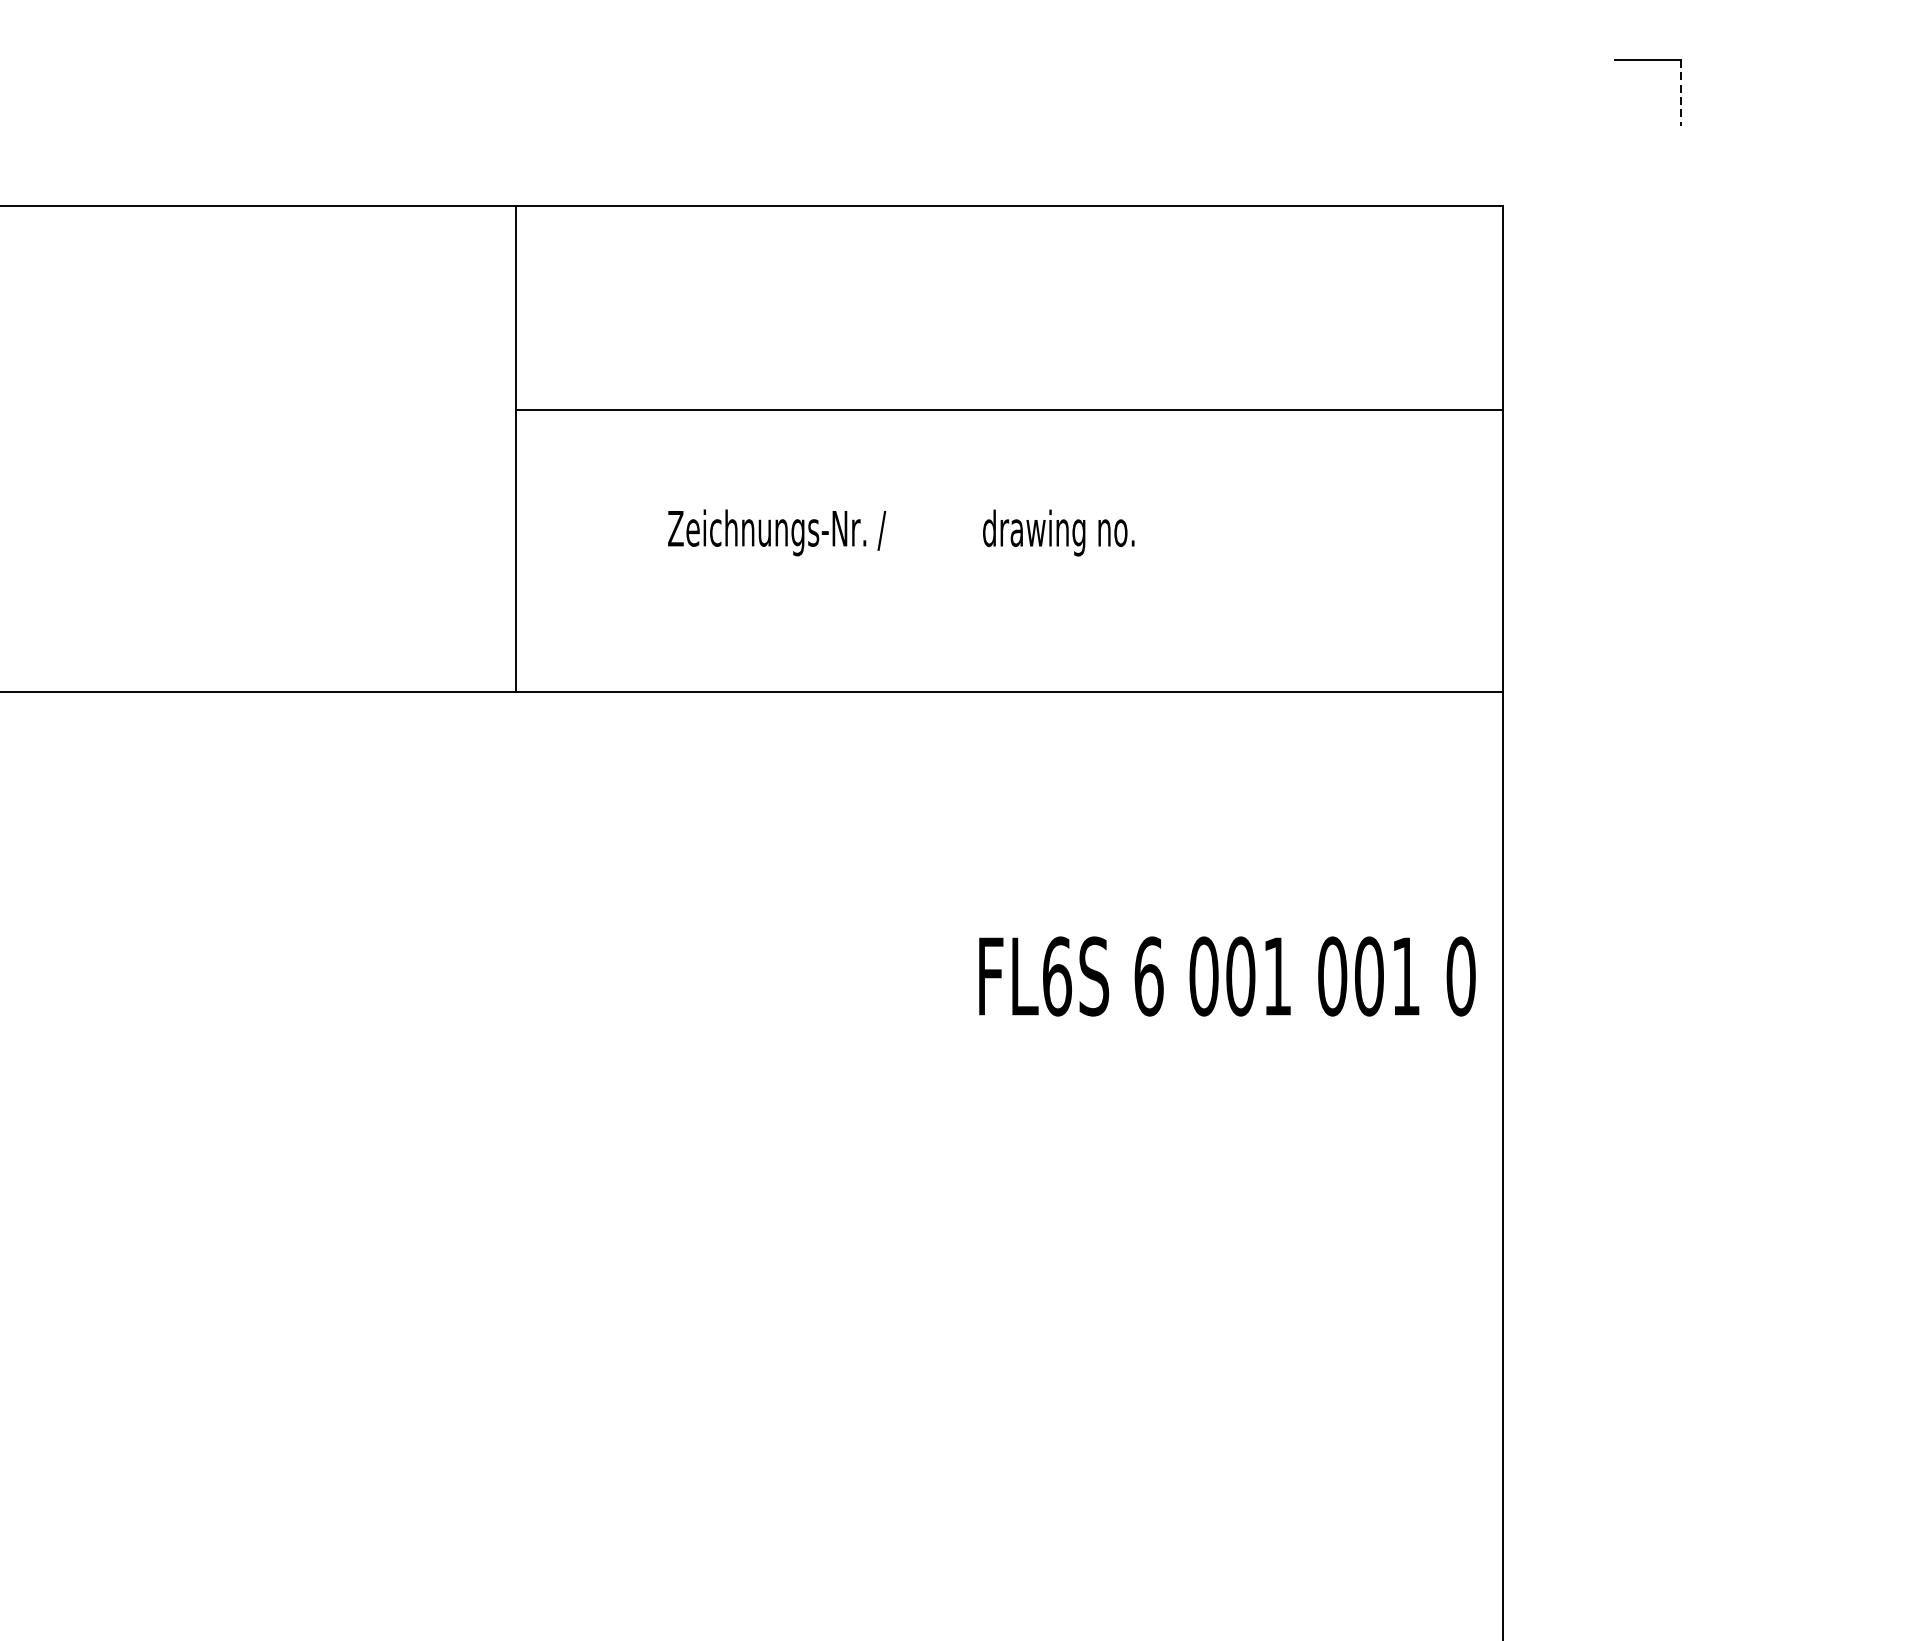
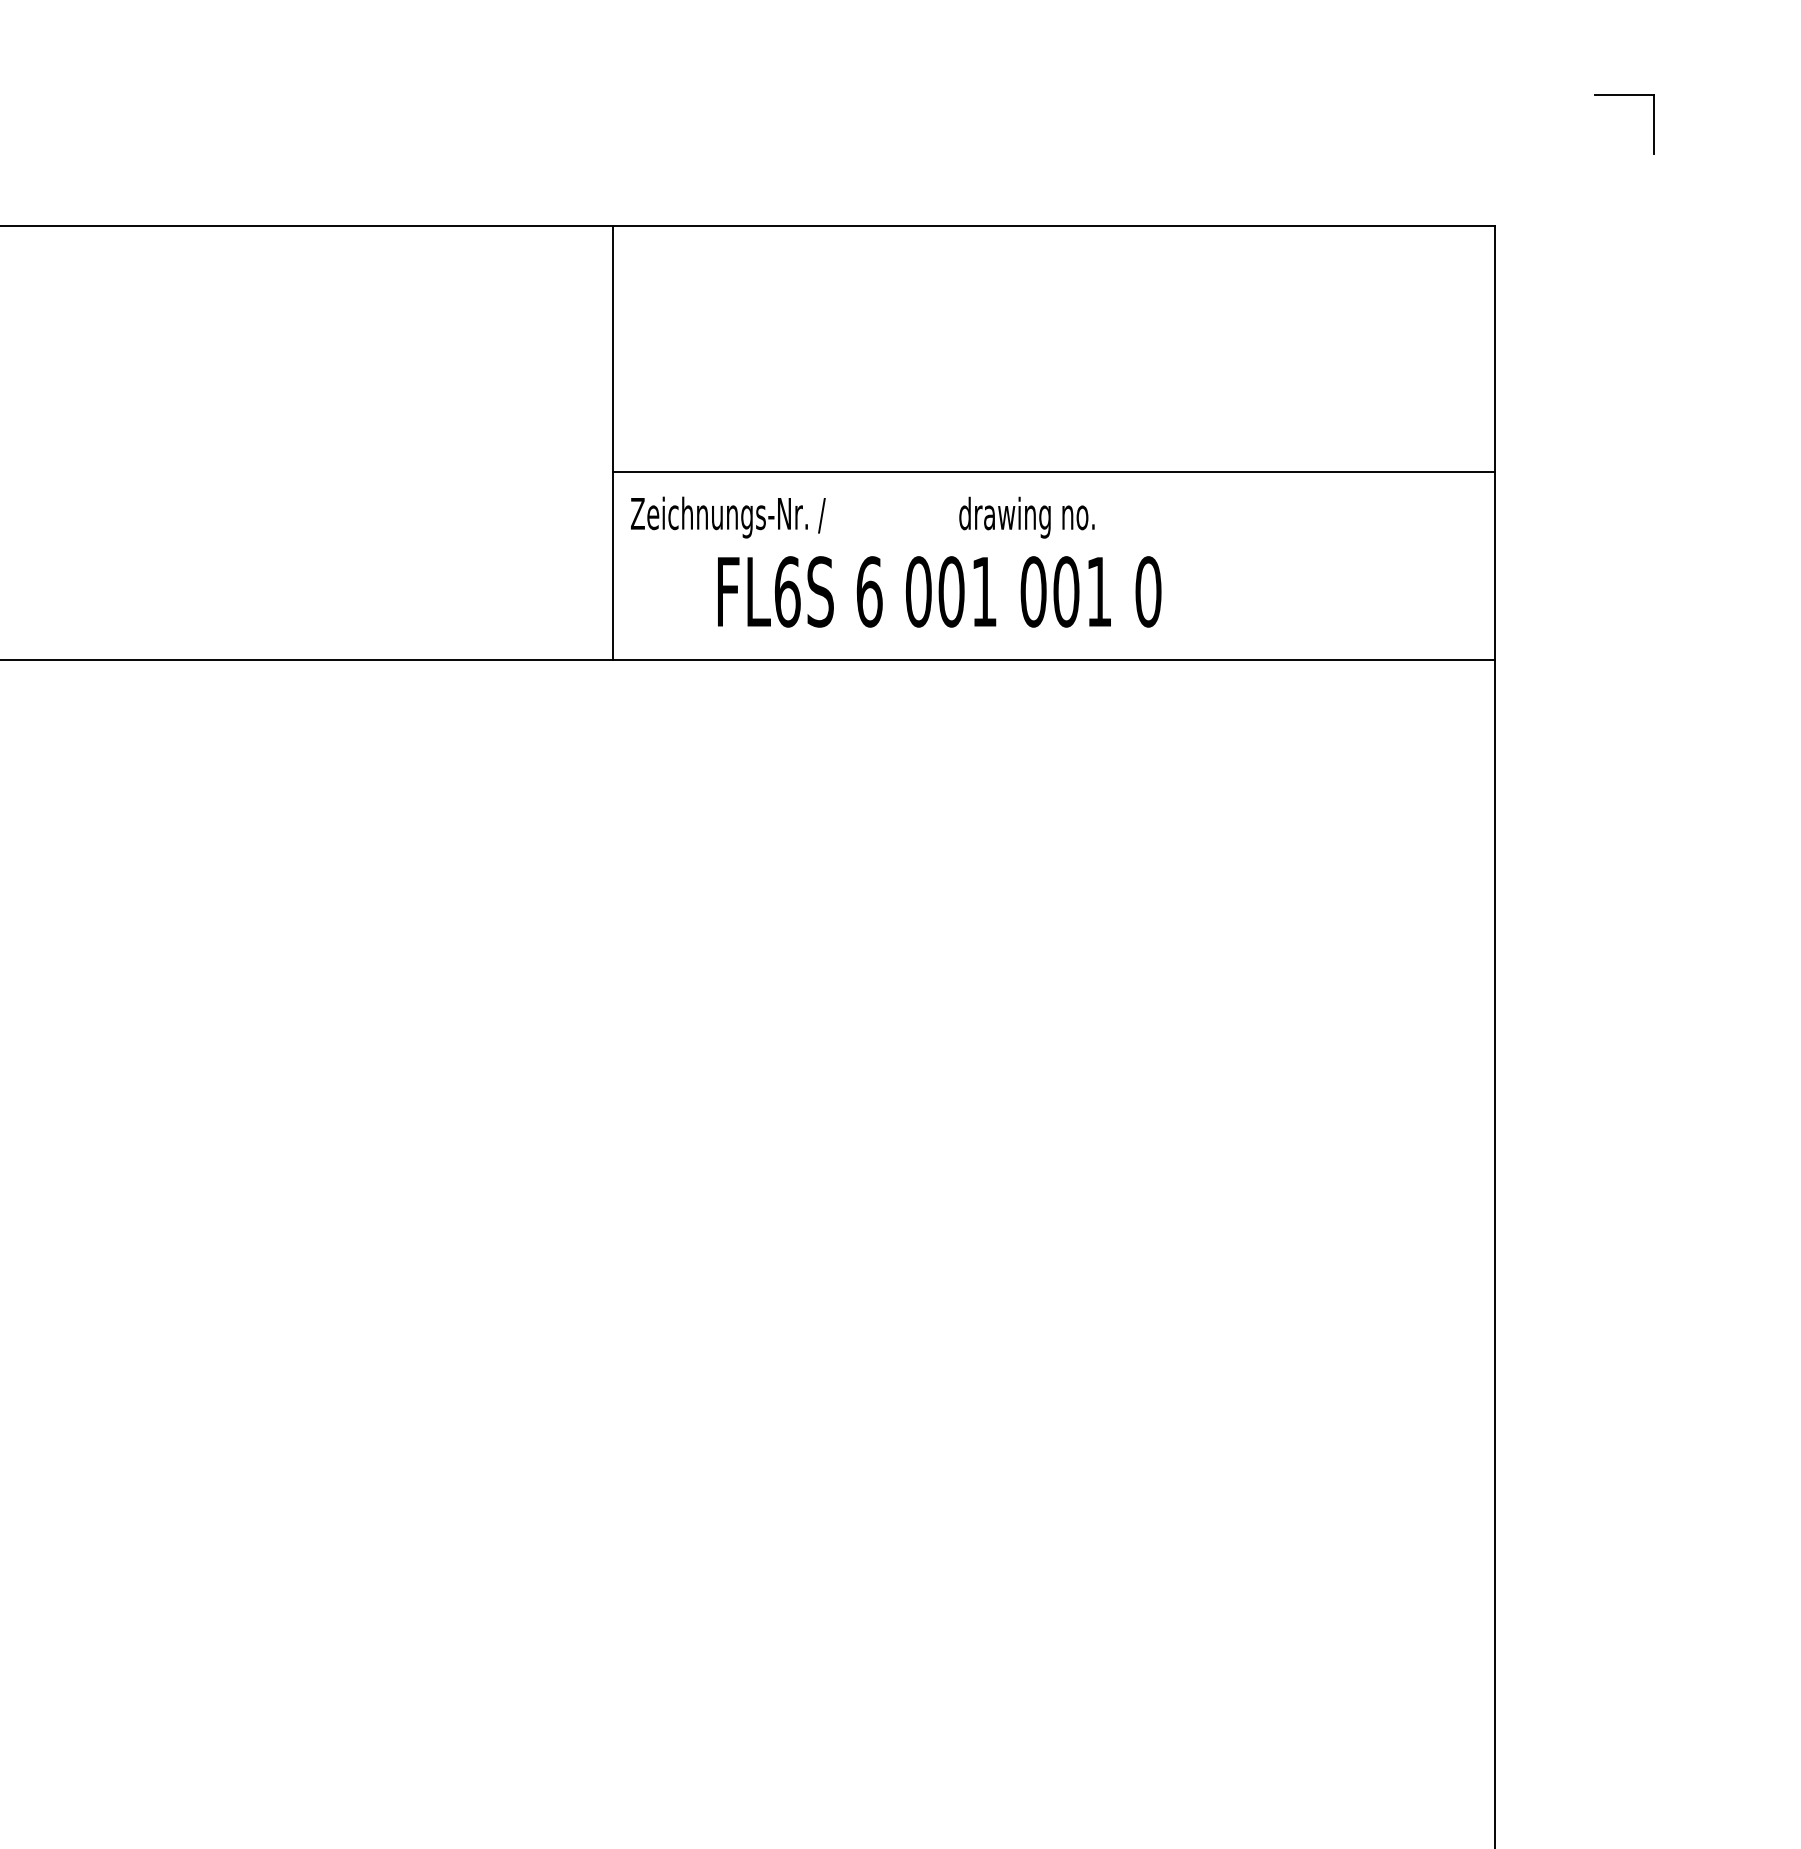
line: (1681, 92) -> (1654, 124), dashed -> solid
line: (1010, 409) -> (1054, 472), moved
text: (777, 532) -> (728, 517), moved
text: (1058, 532) -> (1026, 517), moved
text: (1227, 976) -> (939, 591), moved

